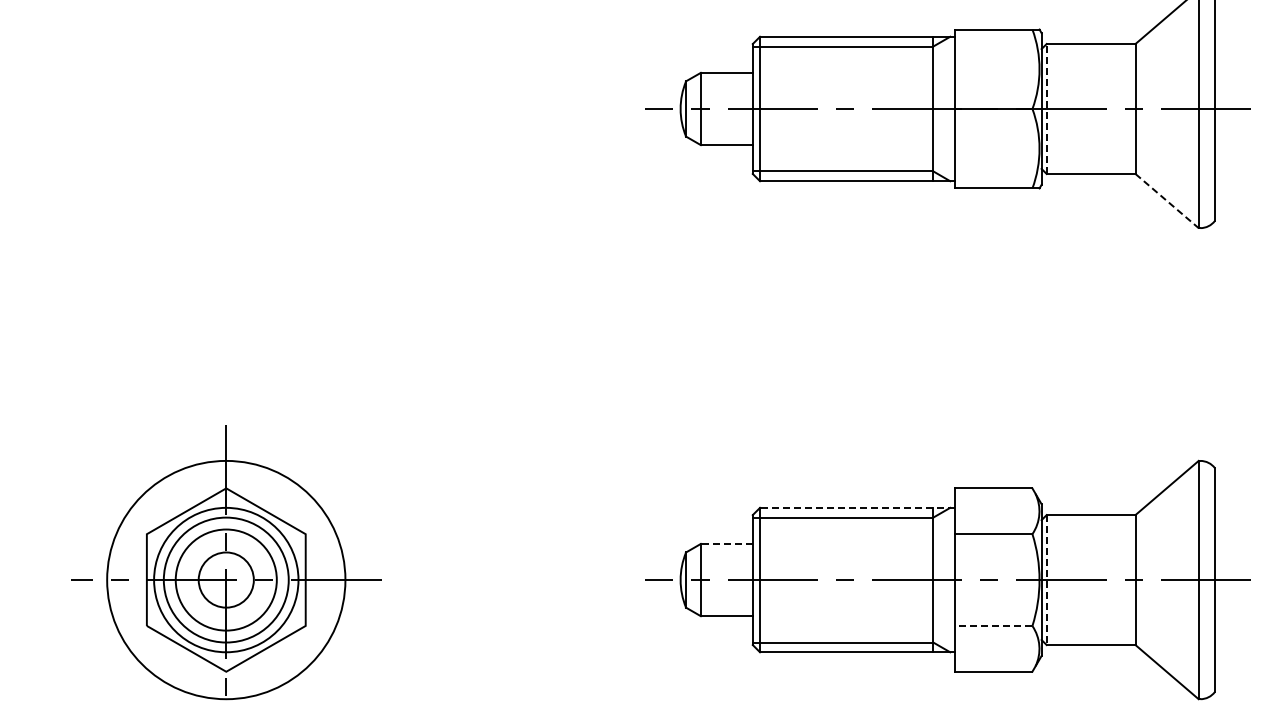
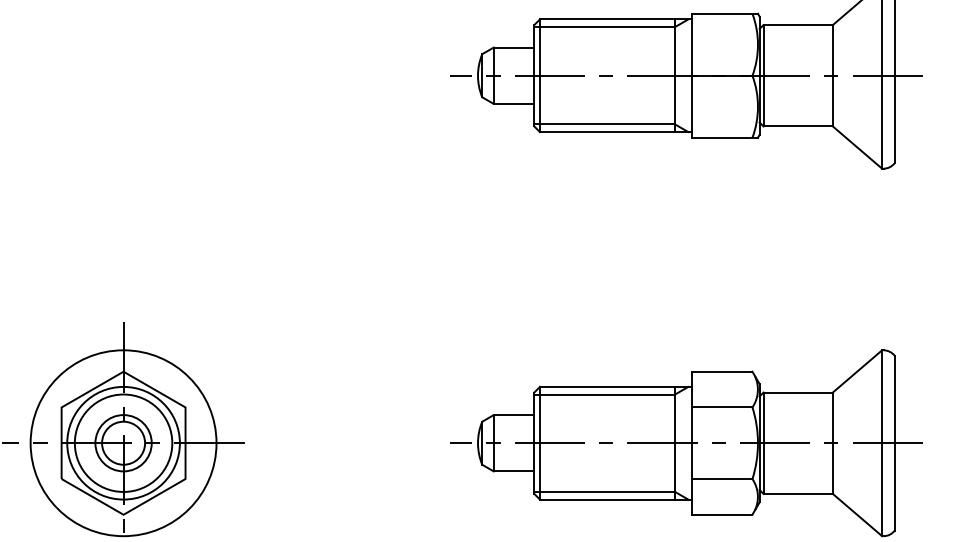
line: (1046, 109) -> (763, 76), dashed -> solid
line: (1167, 201) -> (857, 147), dashed -> solid
line: (857, 507) -> (615, 386), dashed -> solid
line: (726, 543) -> (513, 414), dashed -> solid
circle: (226, 579) -> (123, 442), size x0.71
line: (1046, 580) -> (763, 443), dashed -> solid
line: (993, 625) -> (722, 478), dashed -> solid

